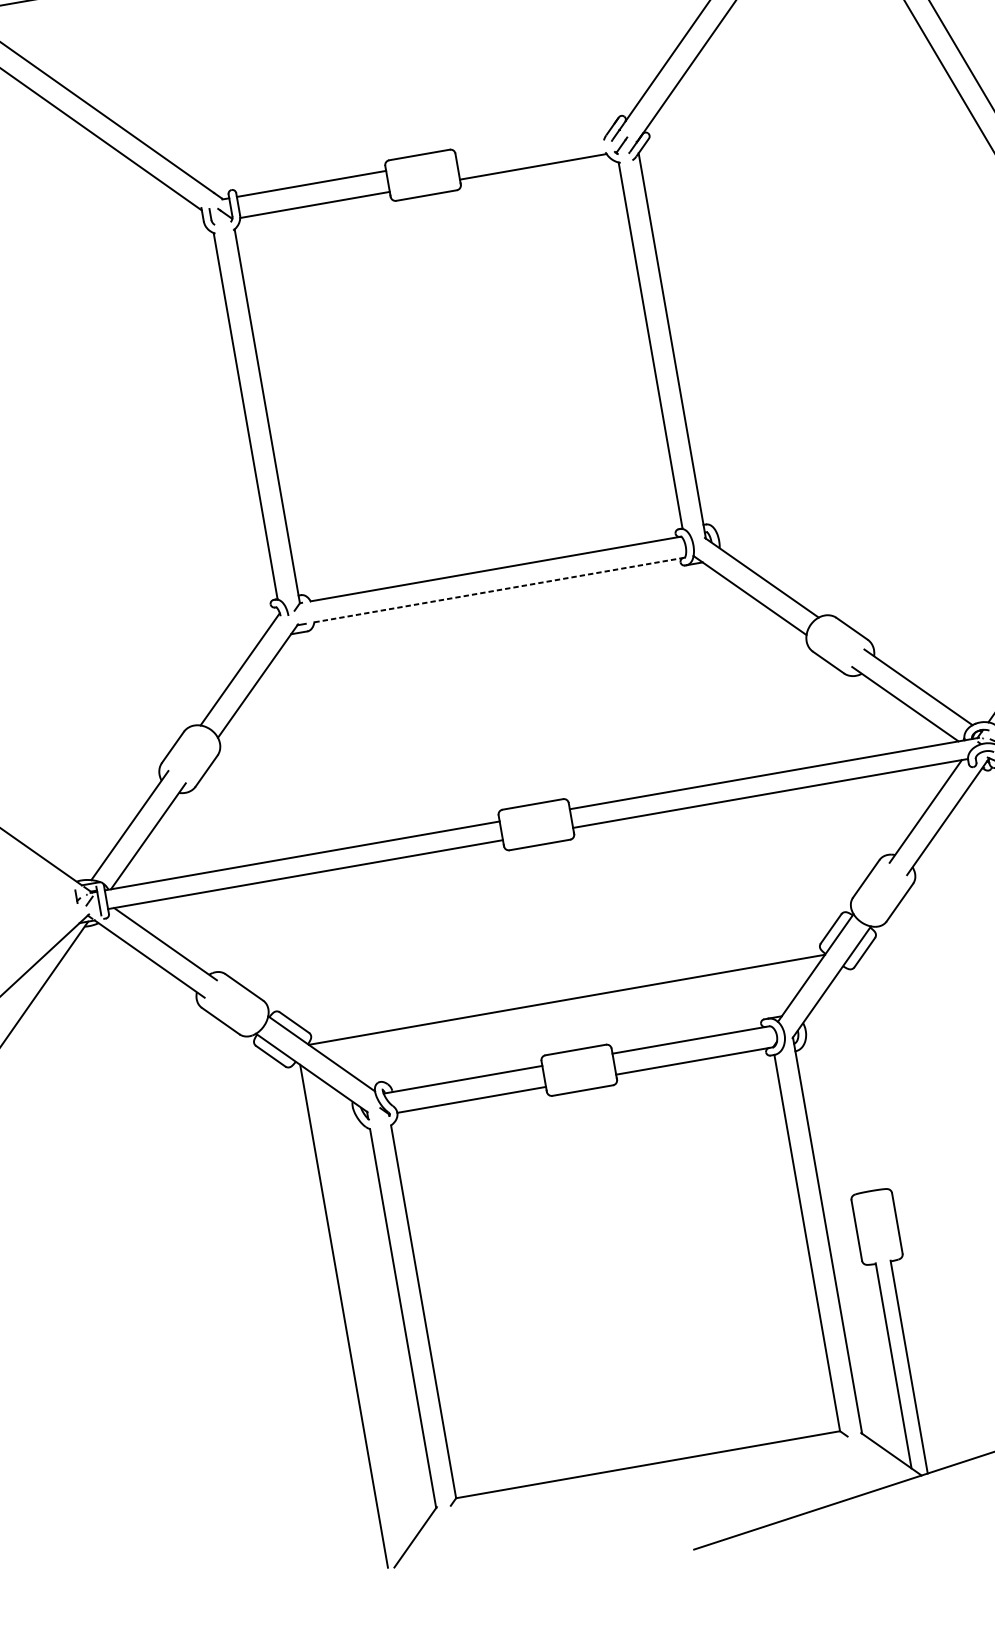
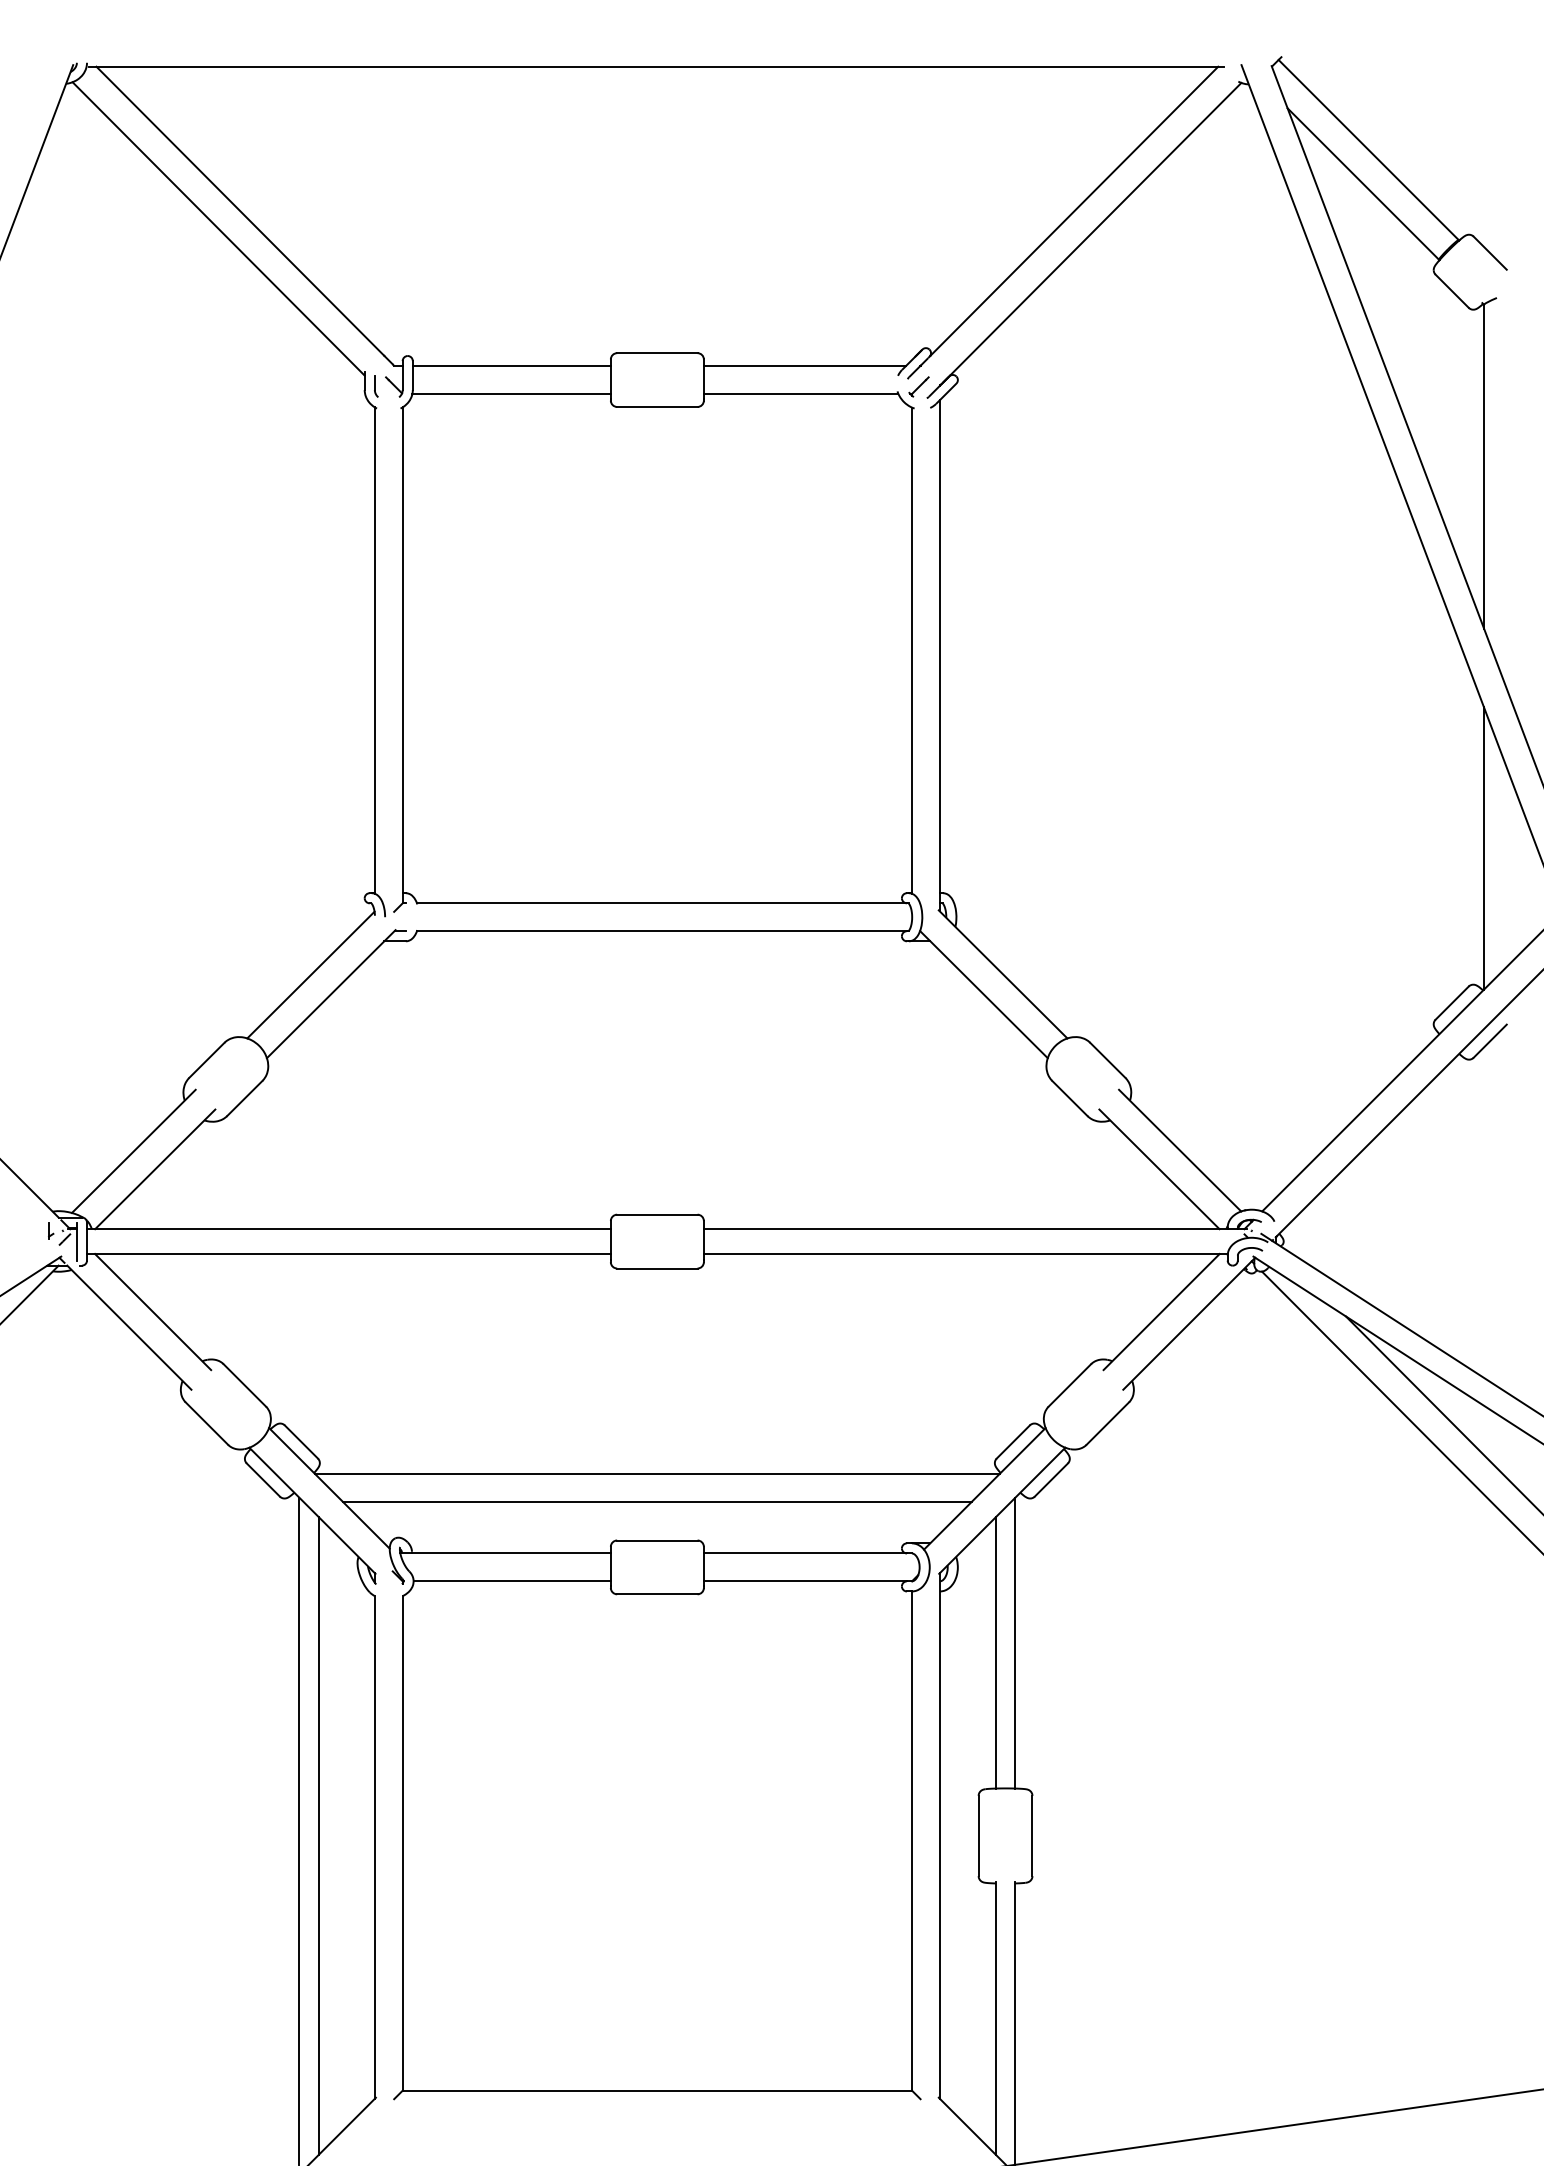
line: (532, 145) -> (804, 366), added
line: (498, 590) -> (661, 931), dashed -> solid
line: (569, 1020) -> (656, 1501), added
line: (859, 1079) -> (1015, 1642), added
line: (845, 1089) -> (995, 1652), added
line: (359, 1316) -> (319, 1835), added

